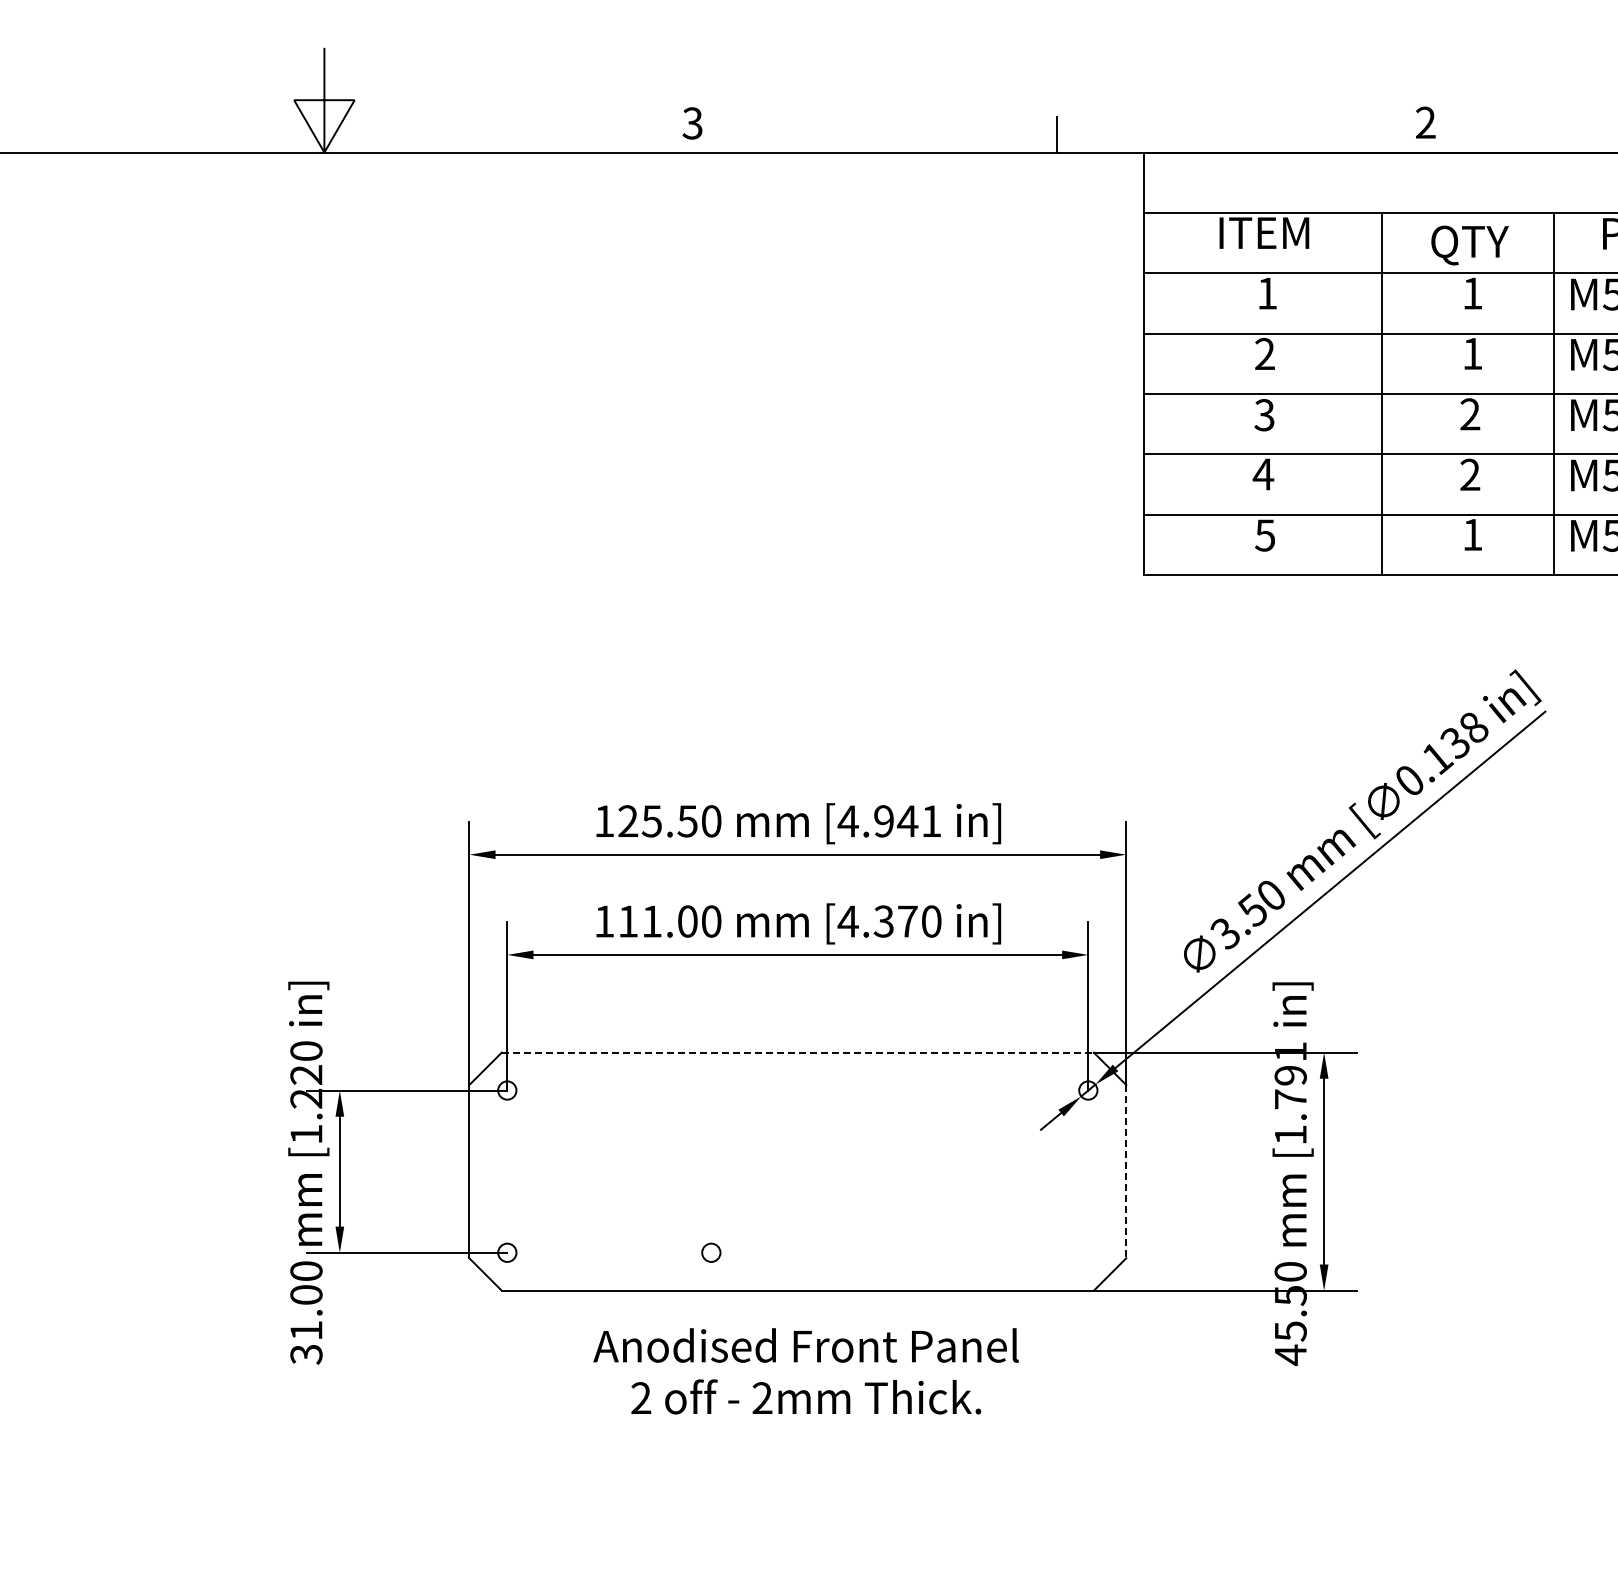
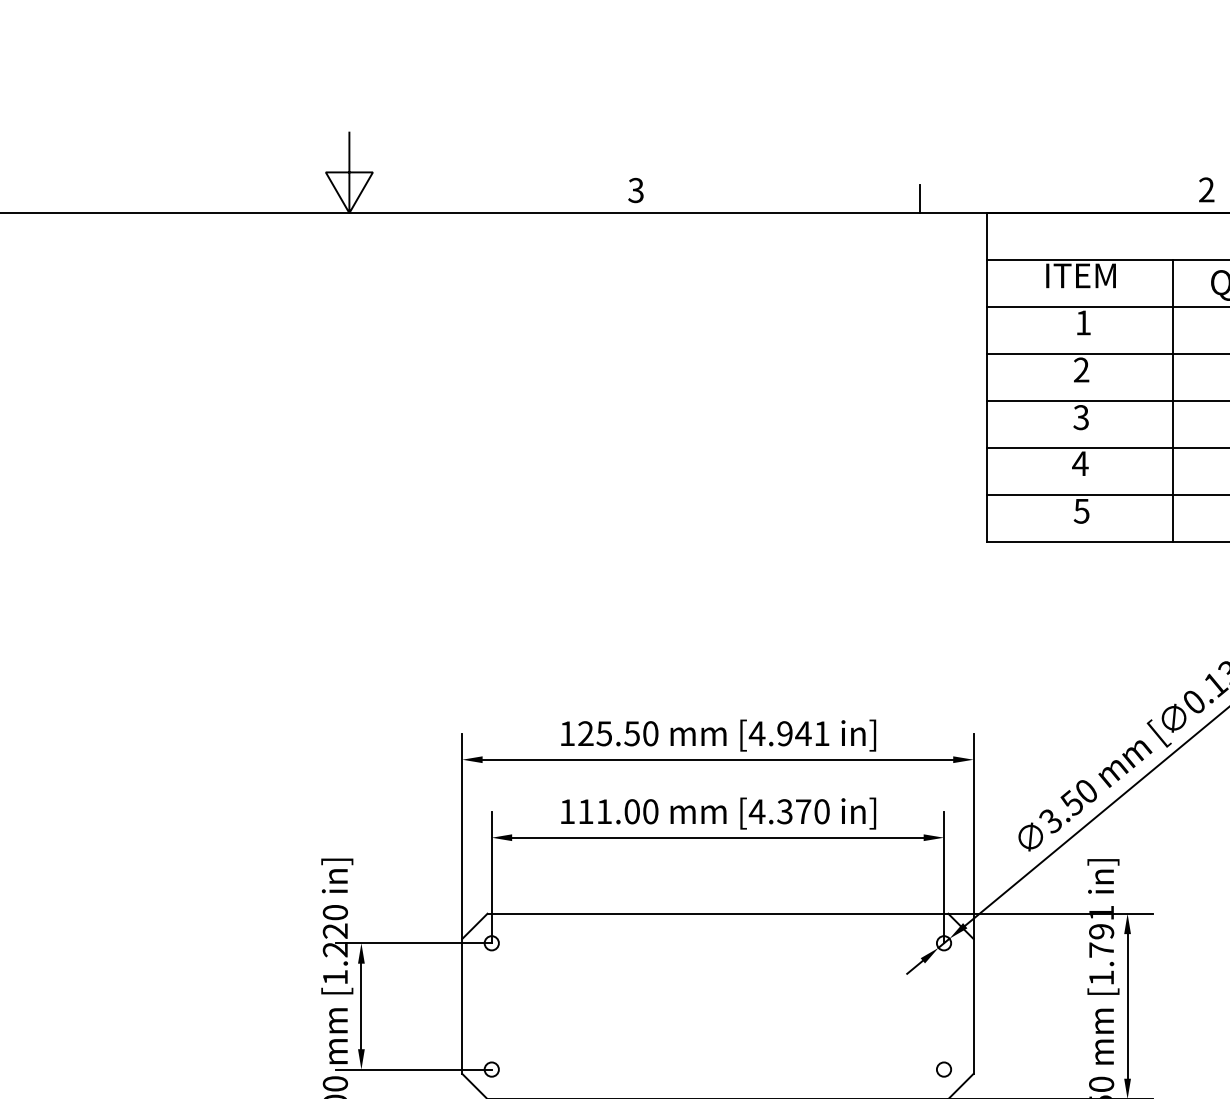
line: (797, 1052) -> (717, 913), dashed -> solid
line: (1126, 1171) -> (973, 1006), dashed -> solid
circle: (711, 1252) -> (944, 1069), moved

